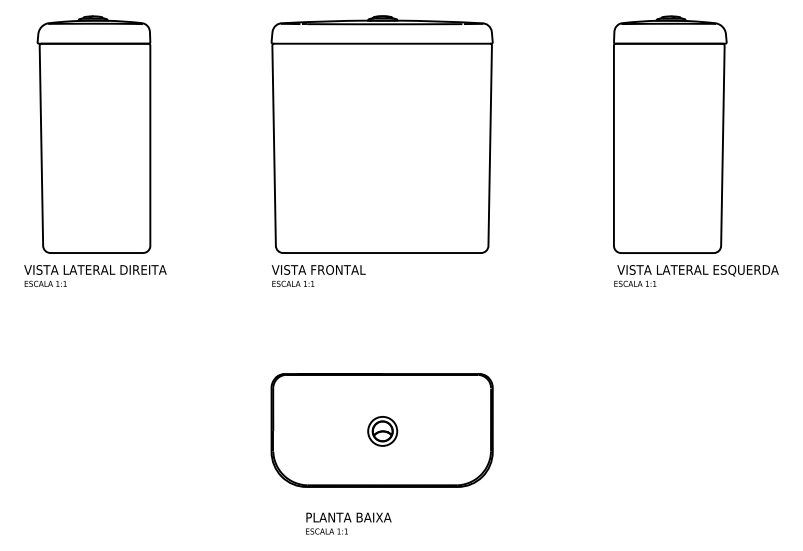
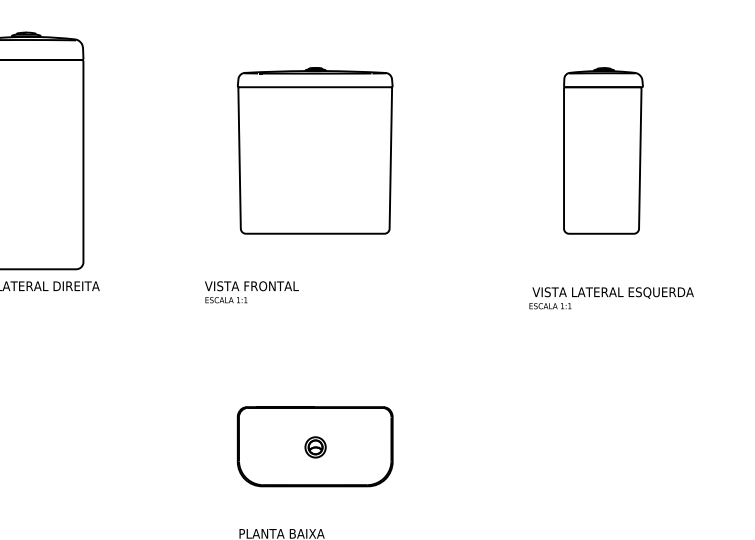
part: (381, 134) -> (314, 150), size x0.7
part: (670, 134) -> (603, 150), size x0.7
text: (696, 275) -> (611, 297), moved
part: (381, 430) -> (314, 446), size x0.7

